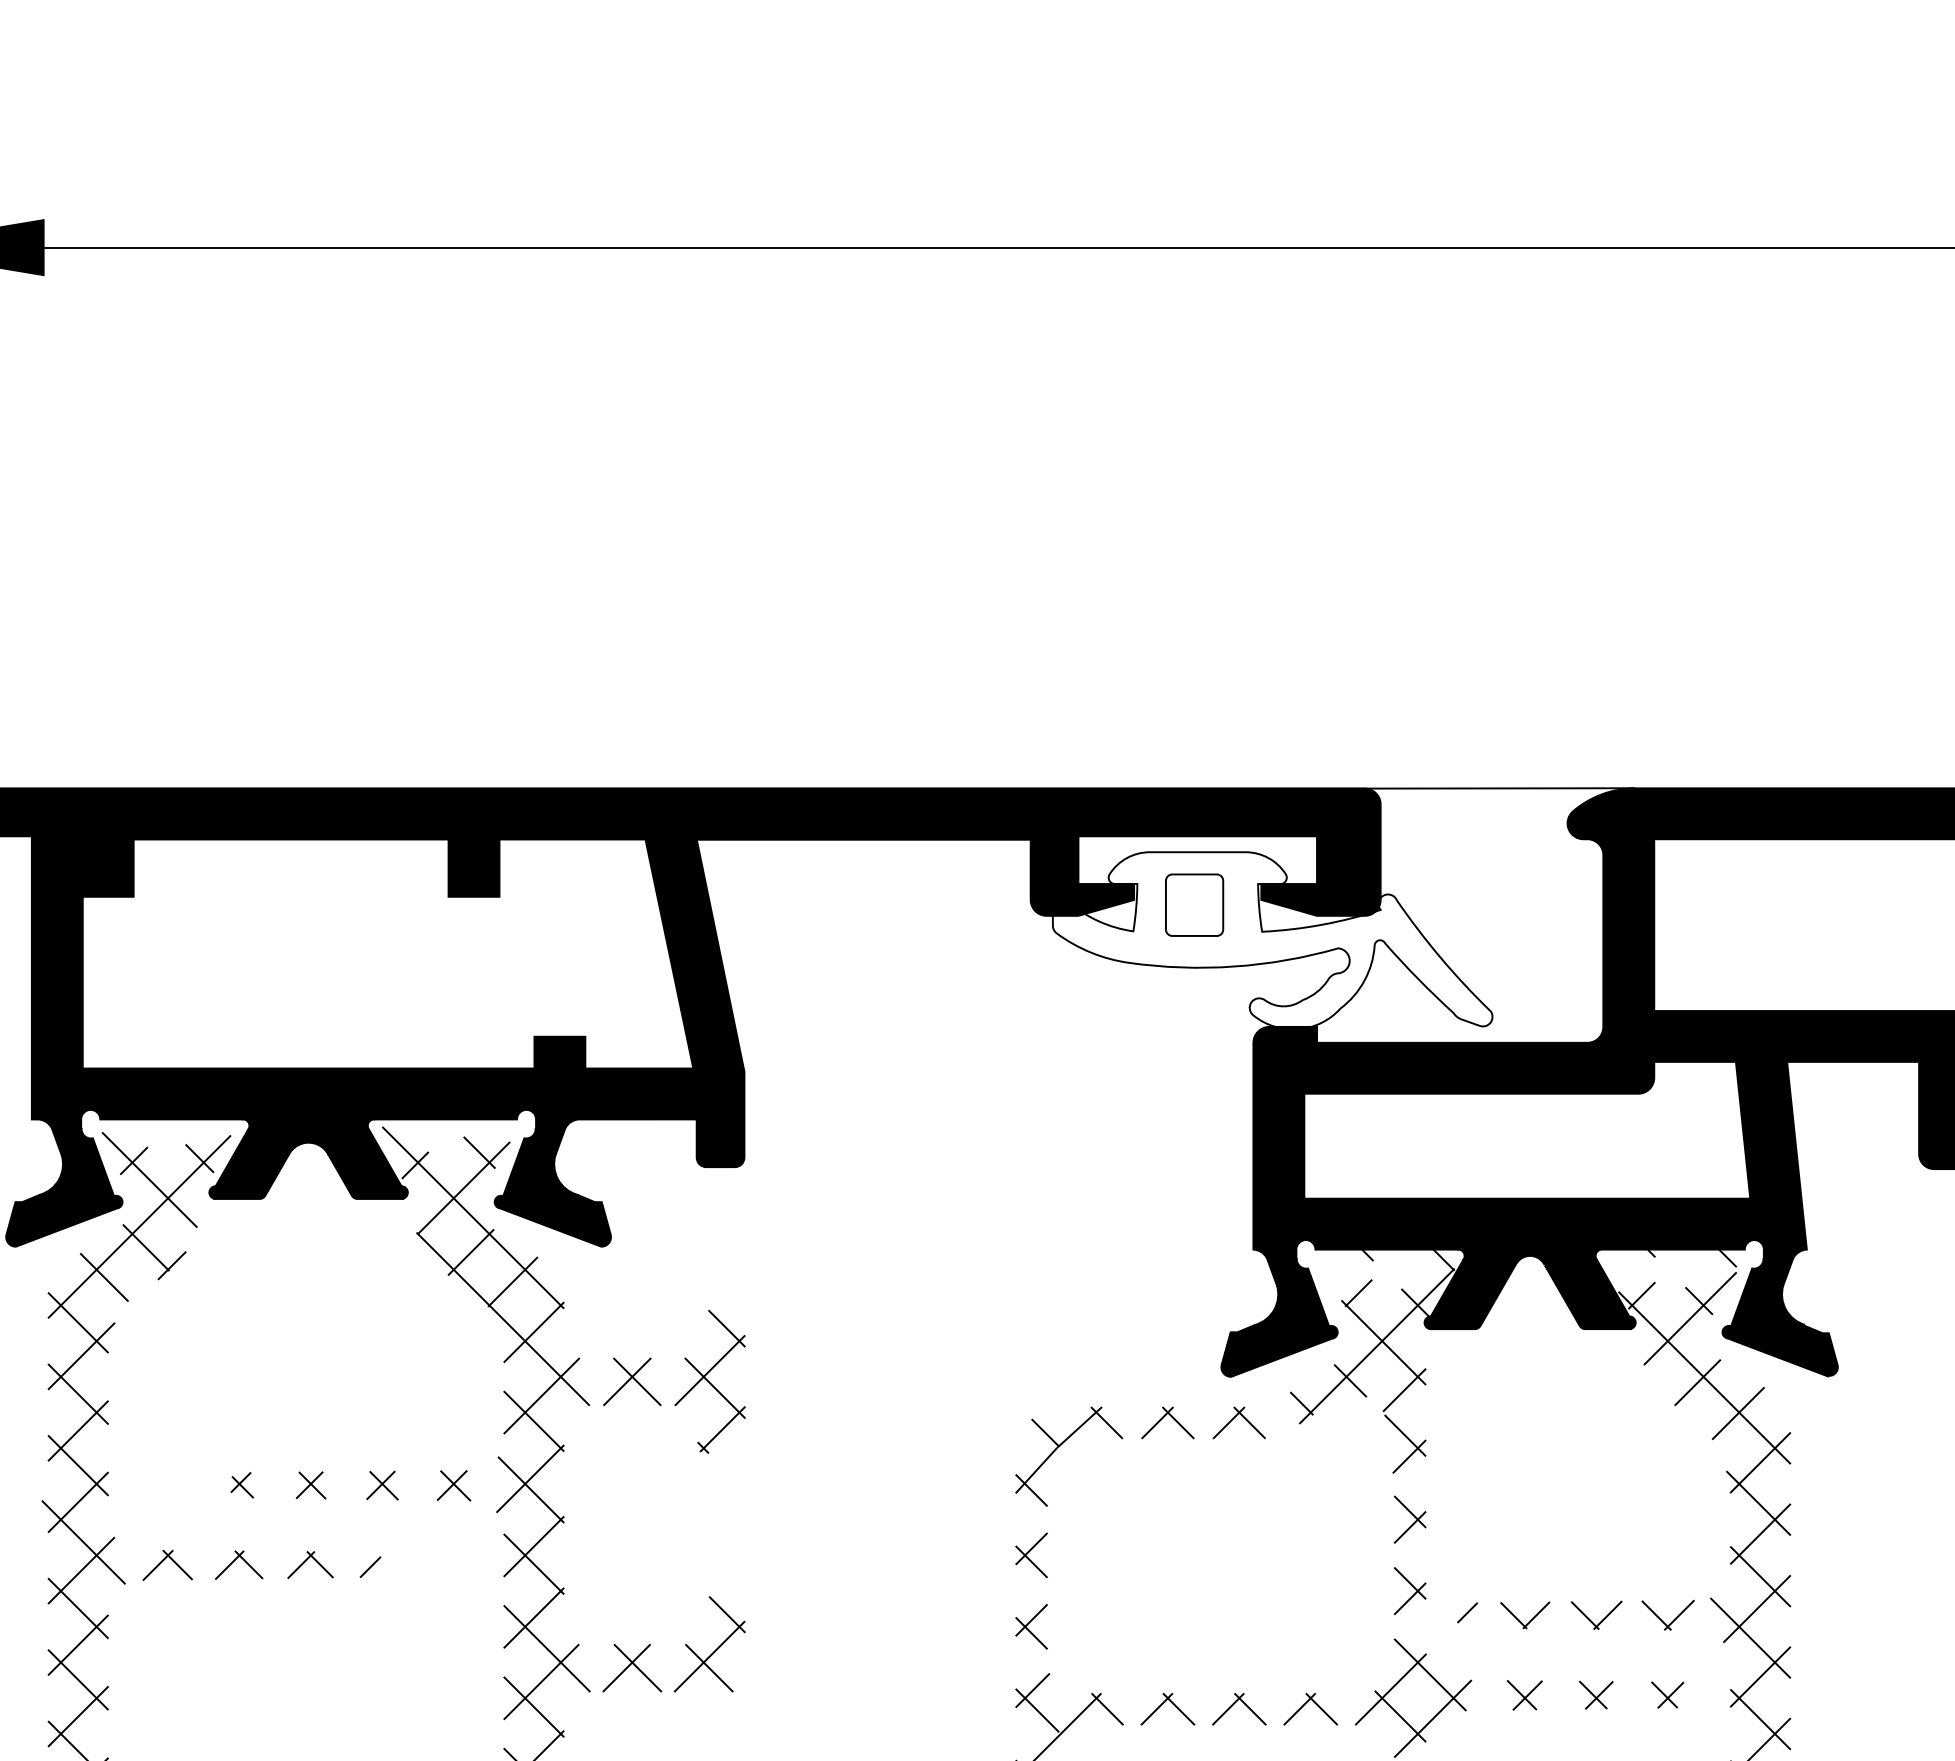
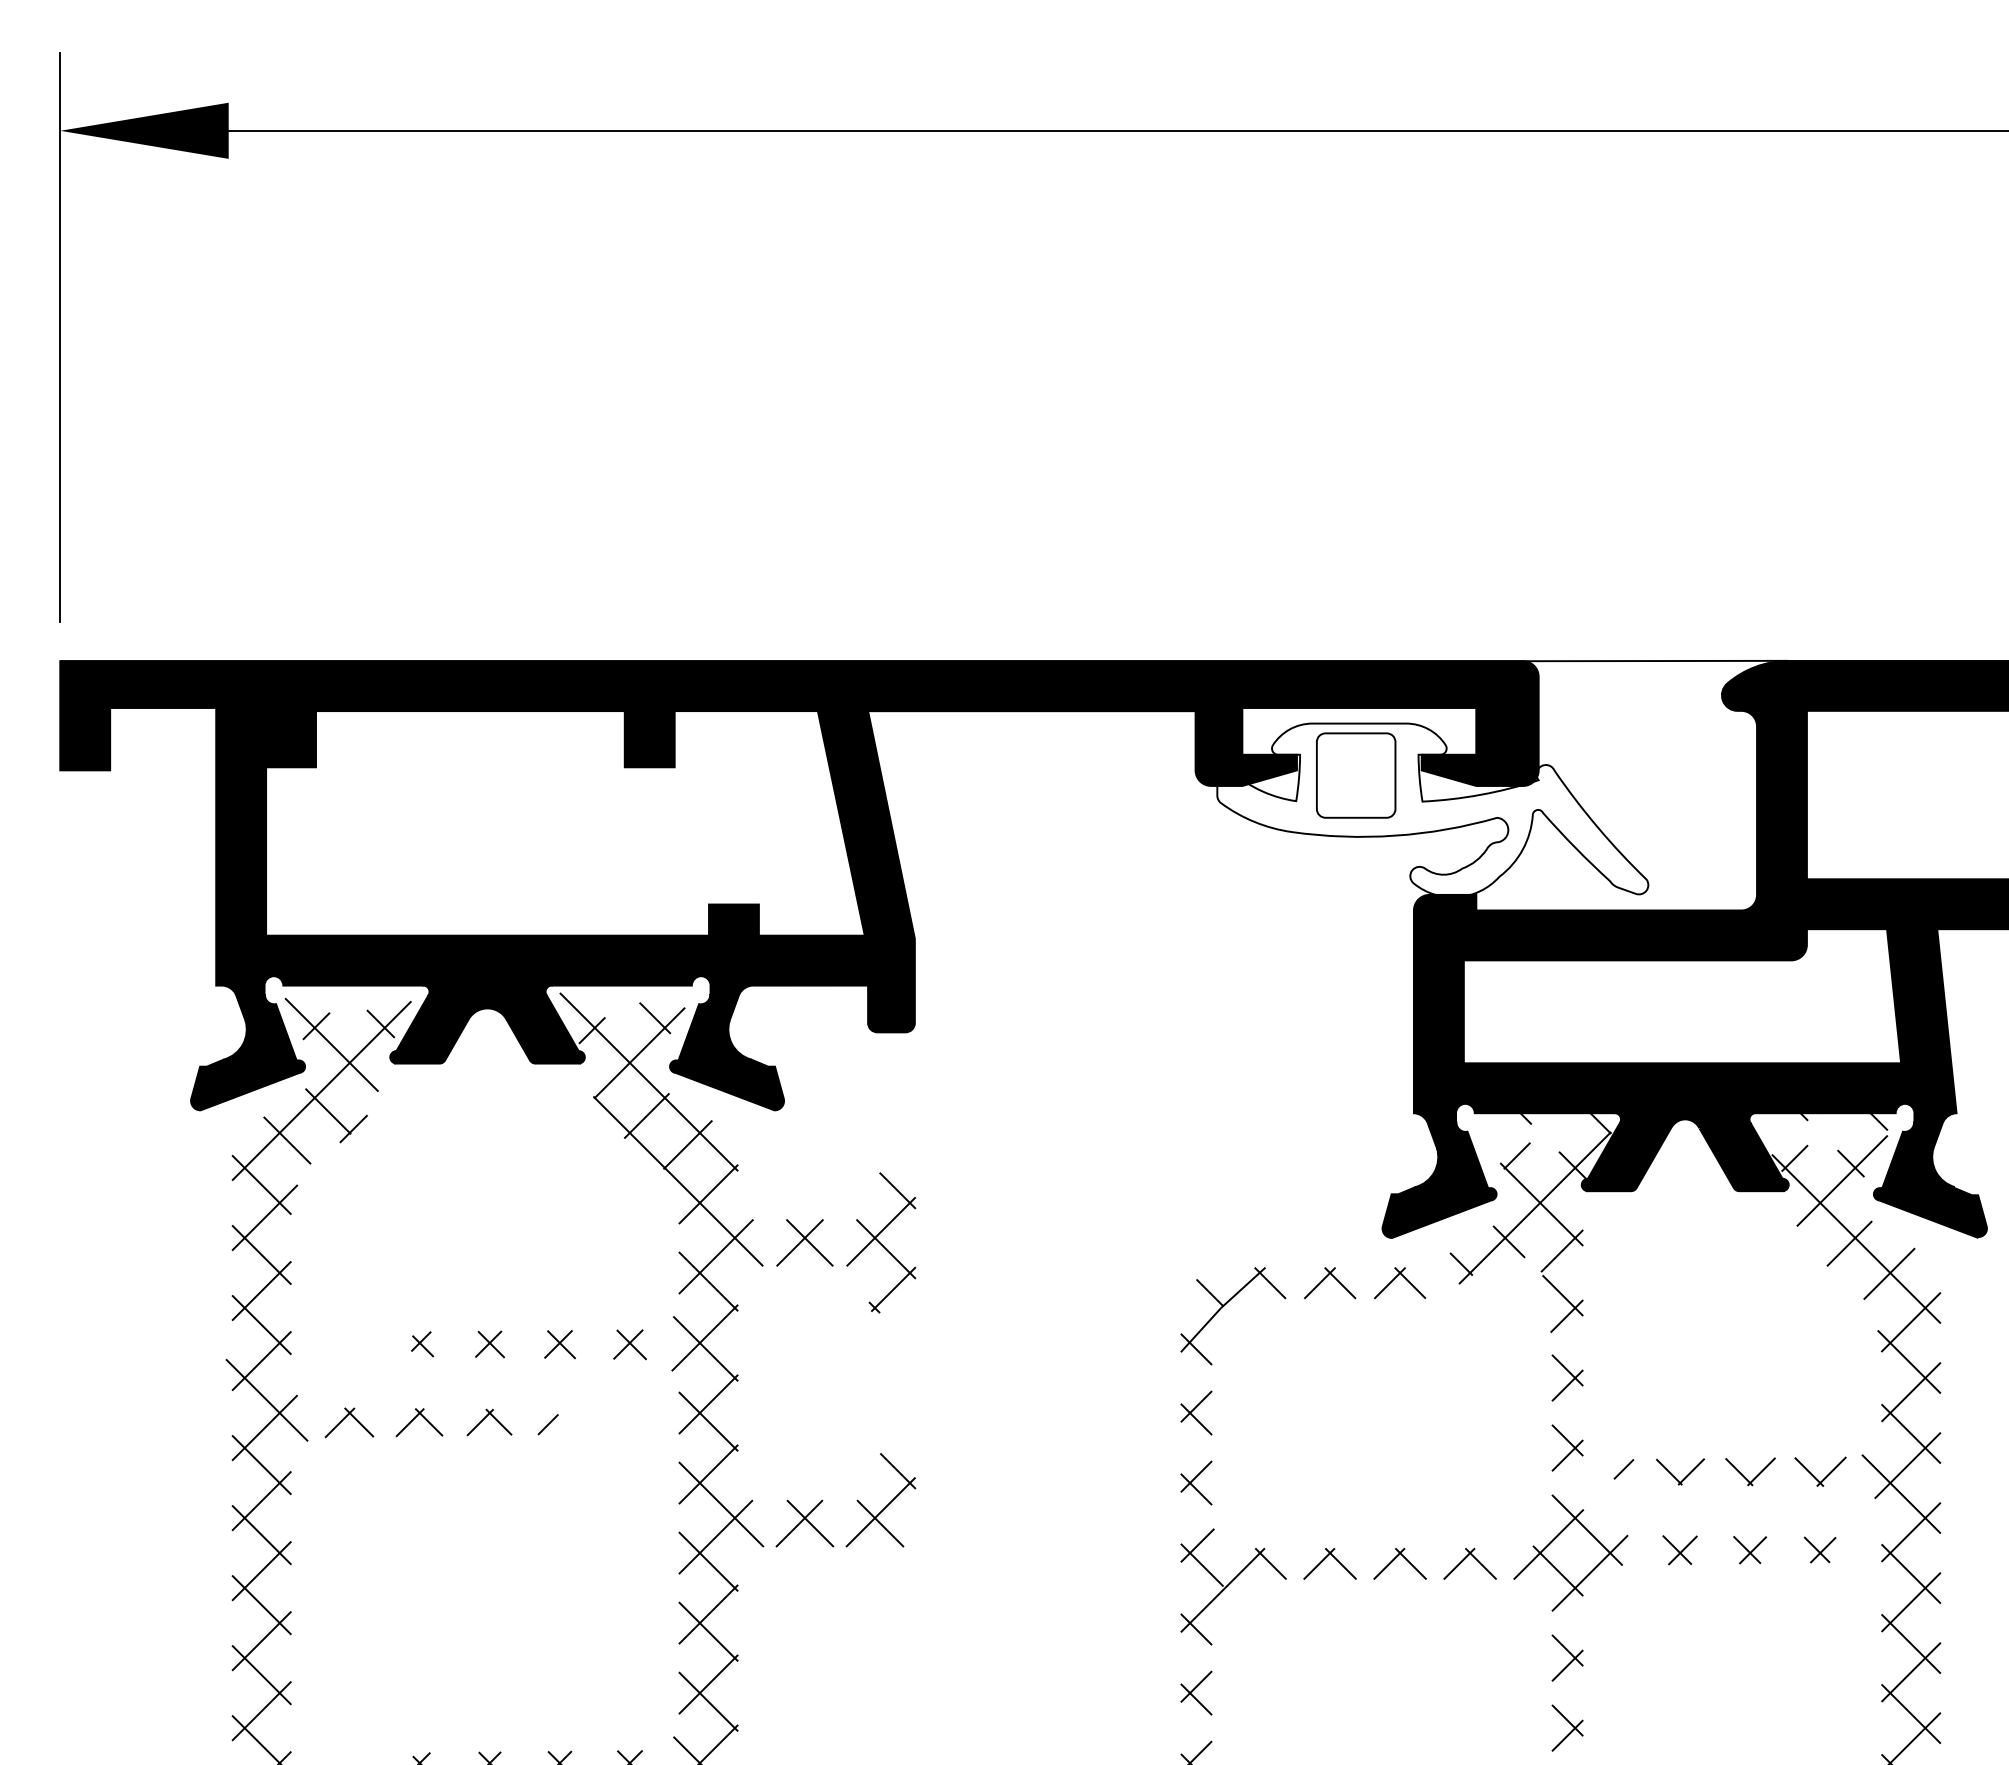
part: (1194, 905) -> (1356, 775), size x1.4

